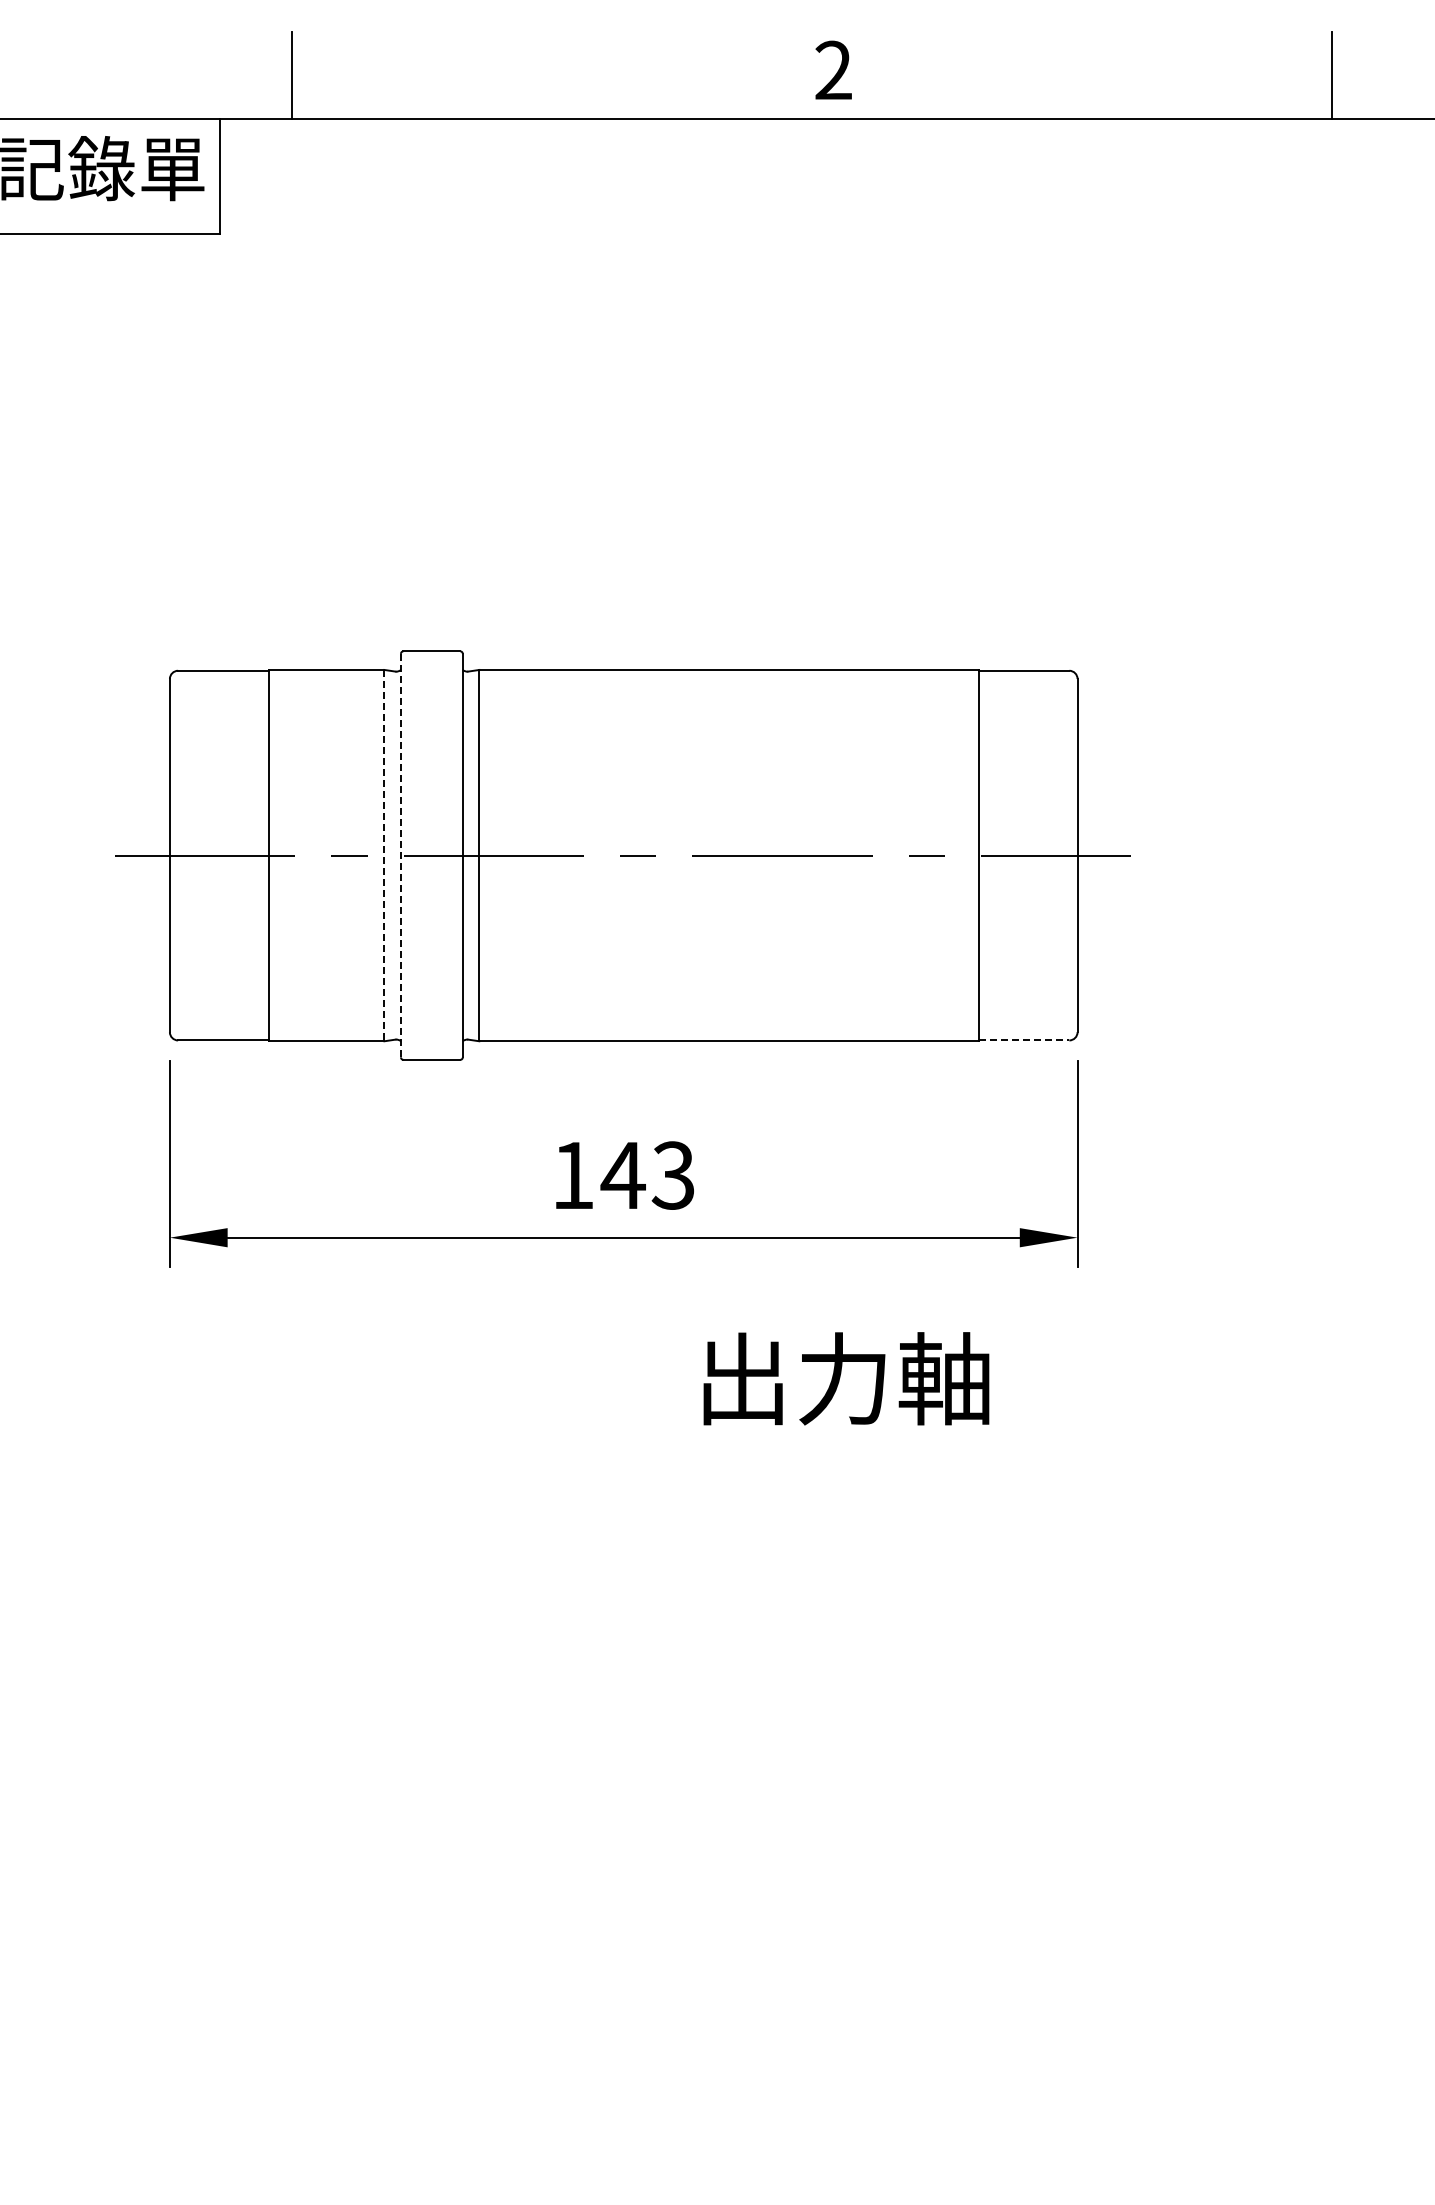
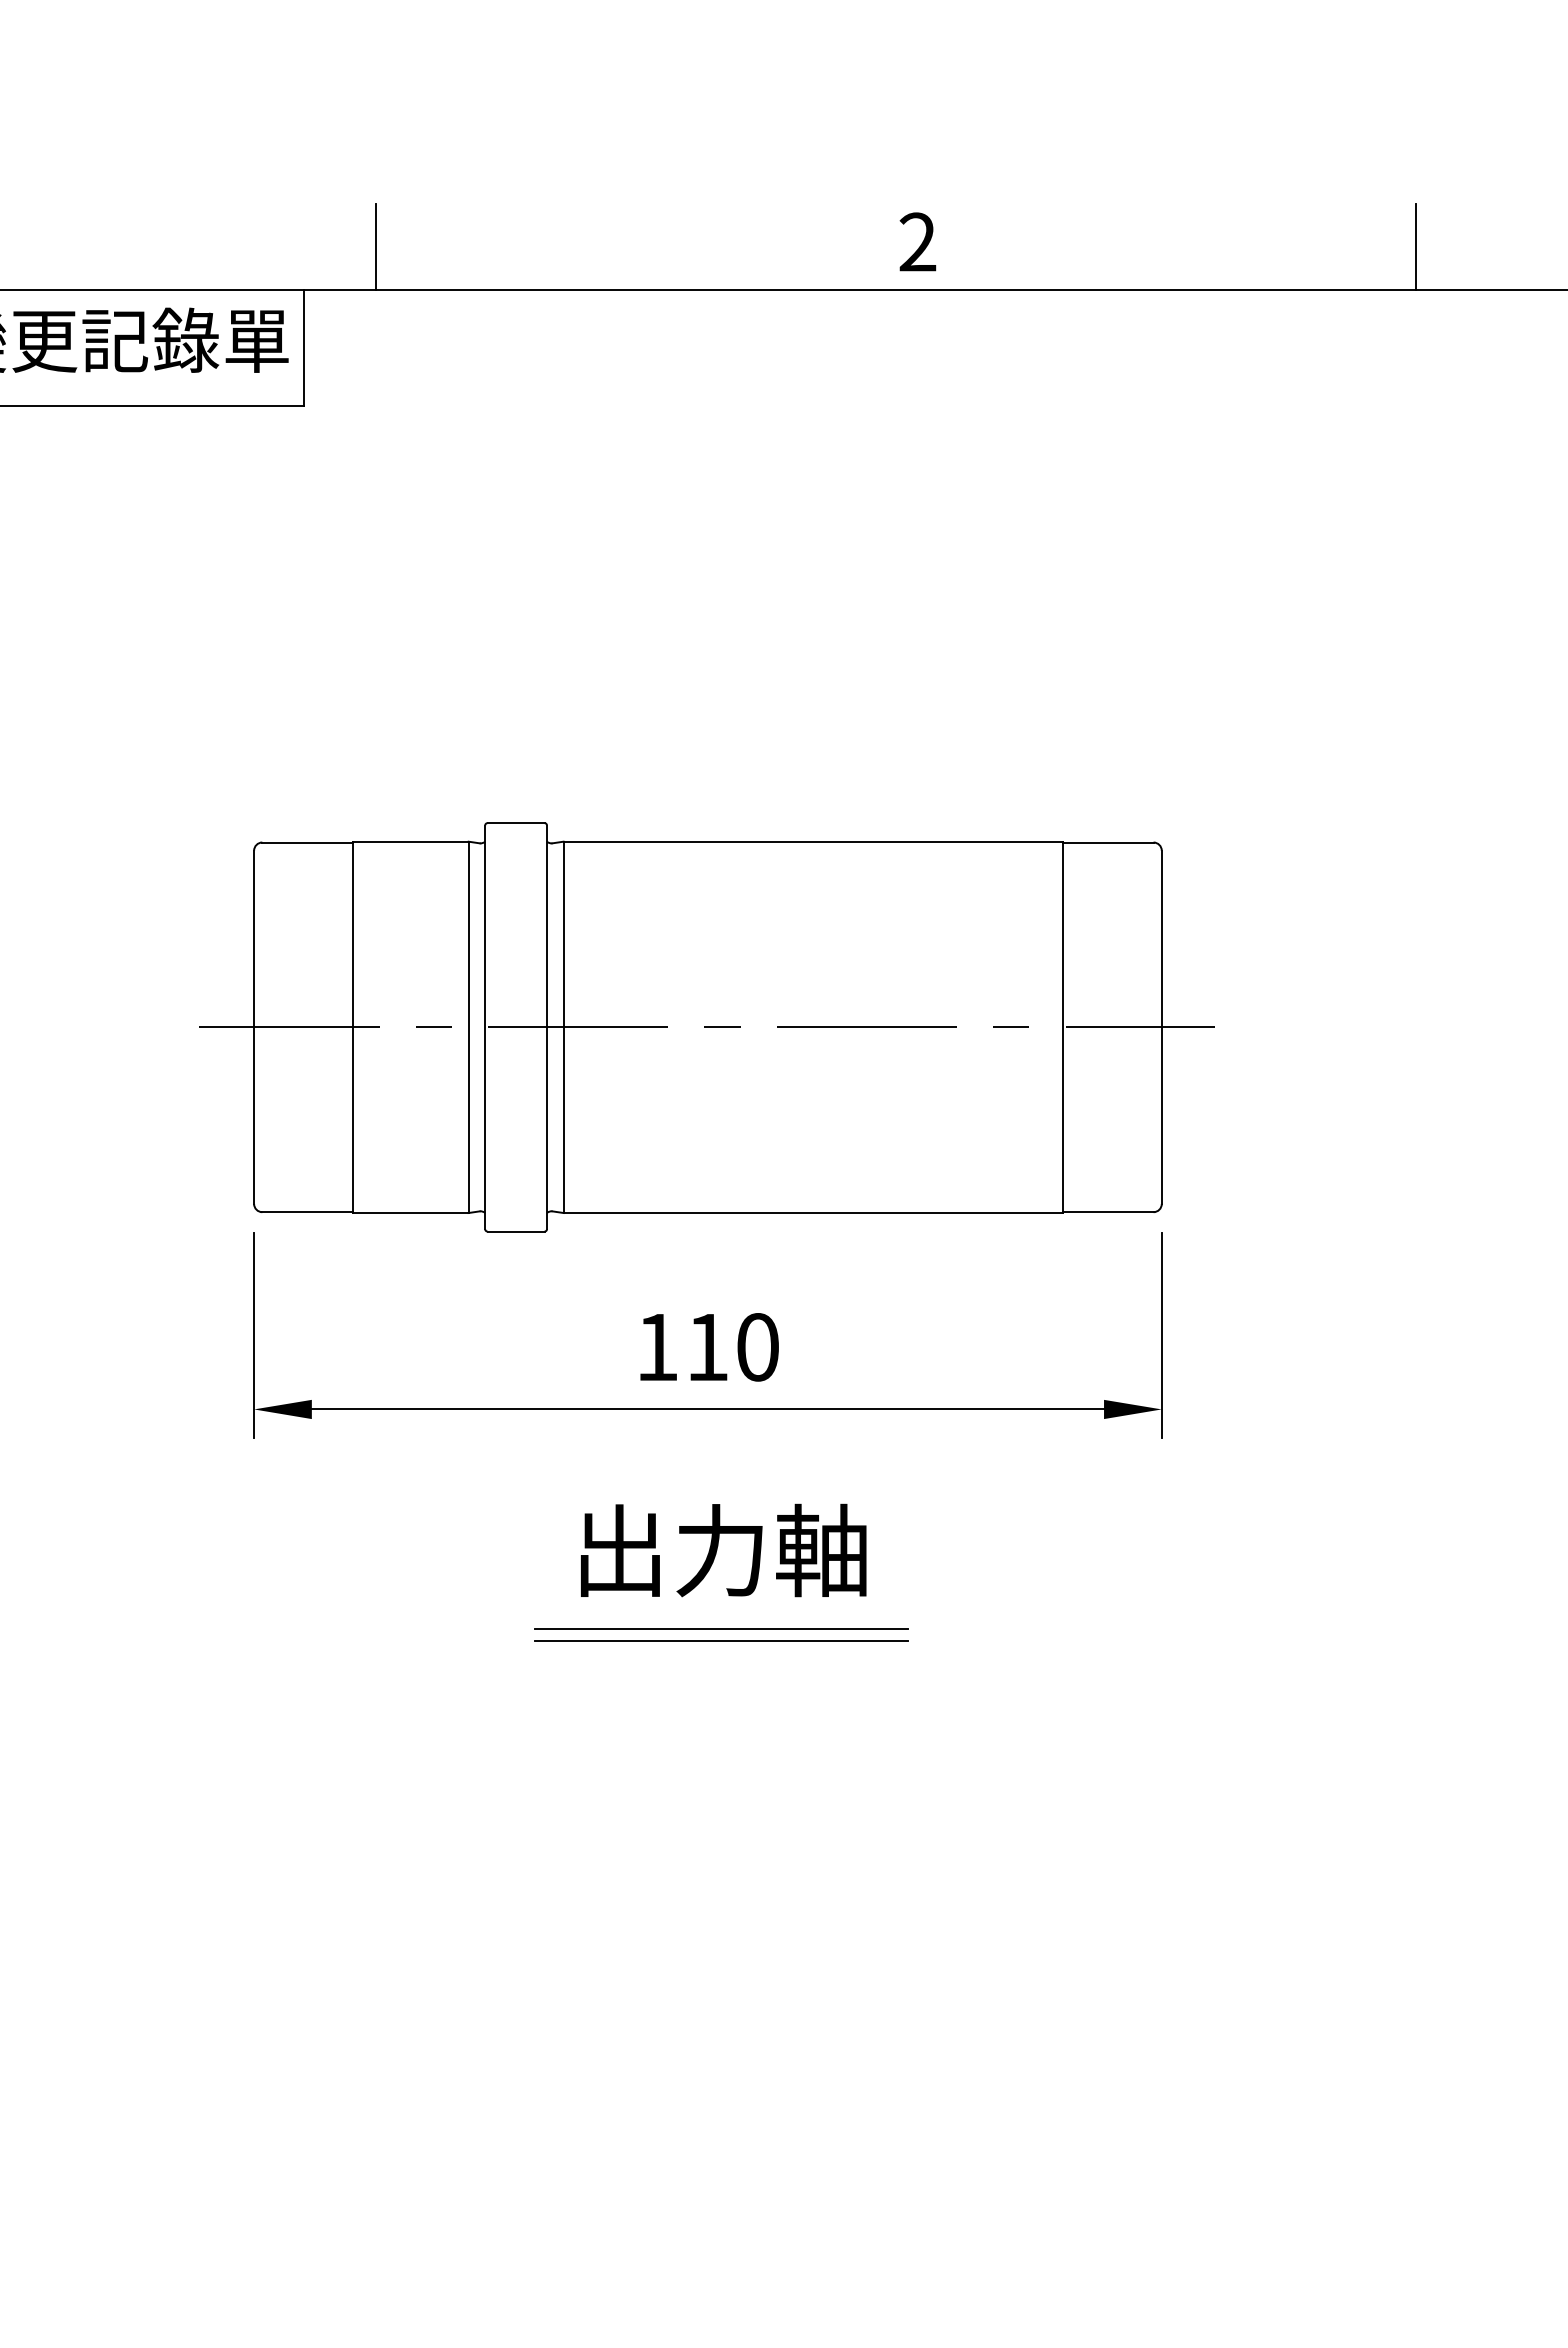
line: (384, 855) -> (468, 1027), dashed -> solid
line: (401, 855) -> (485, 1027), dashed -> solid
line: (1024, 1040) -> (1108, 1212), dashed -> solid
text: (647, 1175) -> (731, 1347), 143 -> 110
text: (846, 1378) -> (723, 1550), moved
line: (637, 1456) -> (721, 1628), added
line: (637, 1468) -> (721, 1640), added

